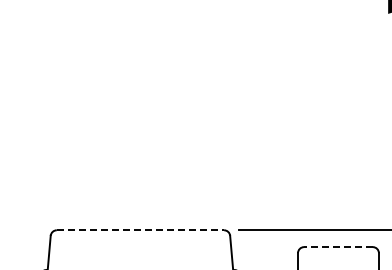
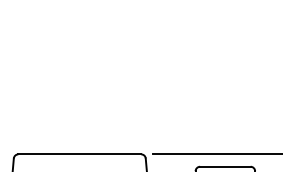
line: (140, 230) -> (79, 154), dashed -> solid
line: (337, 247) -> (224, 167), dashed -> solid

